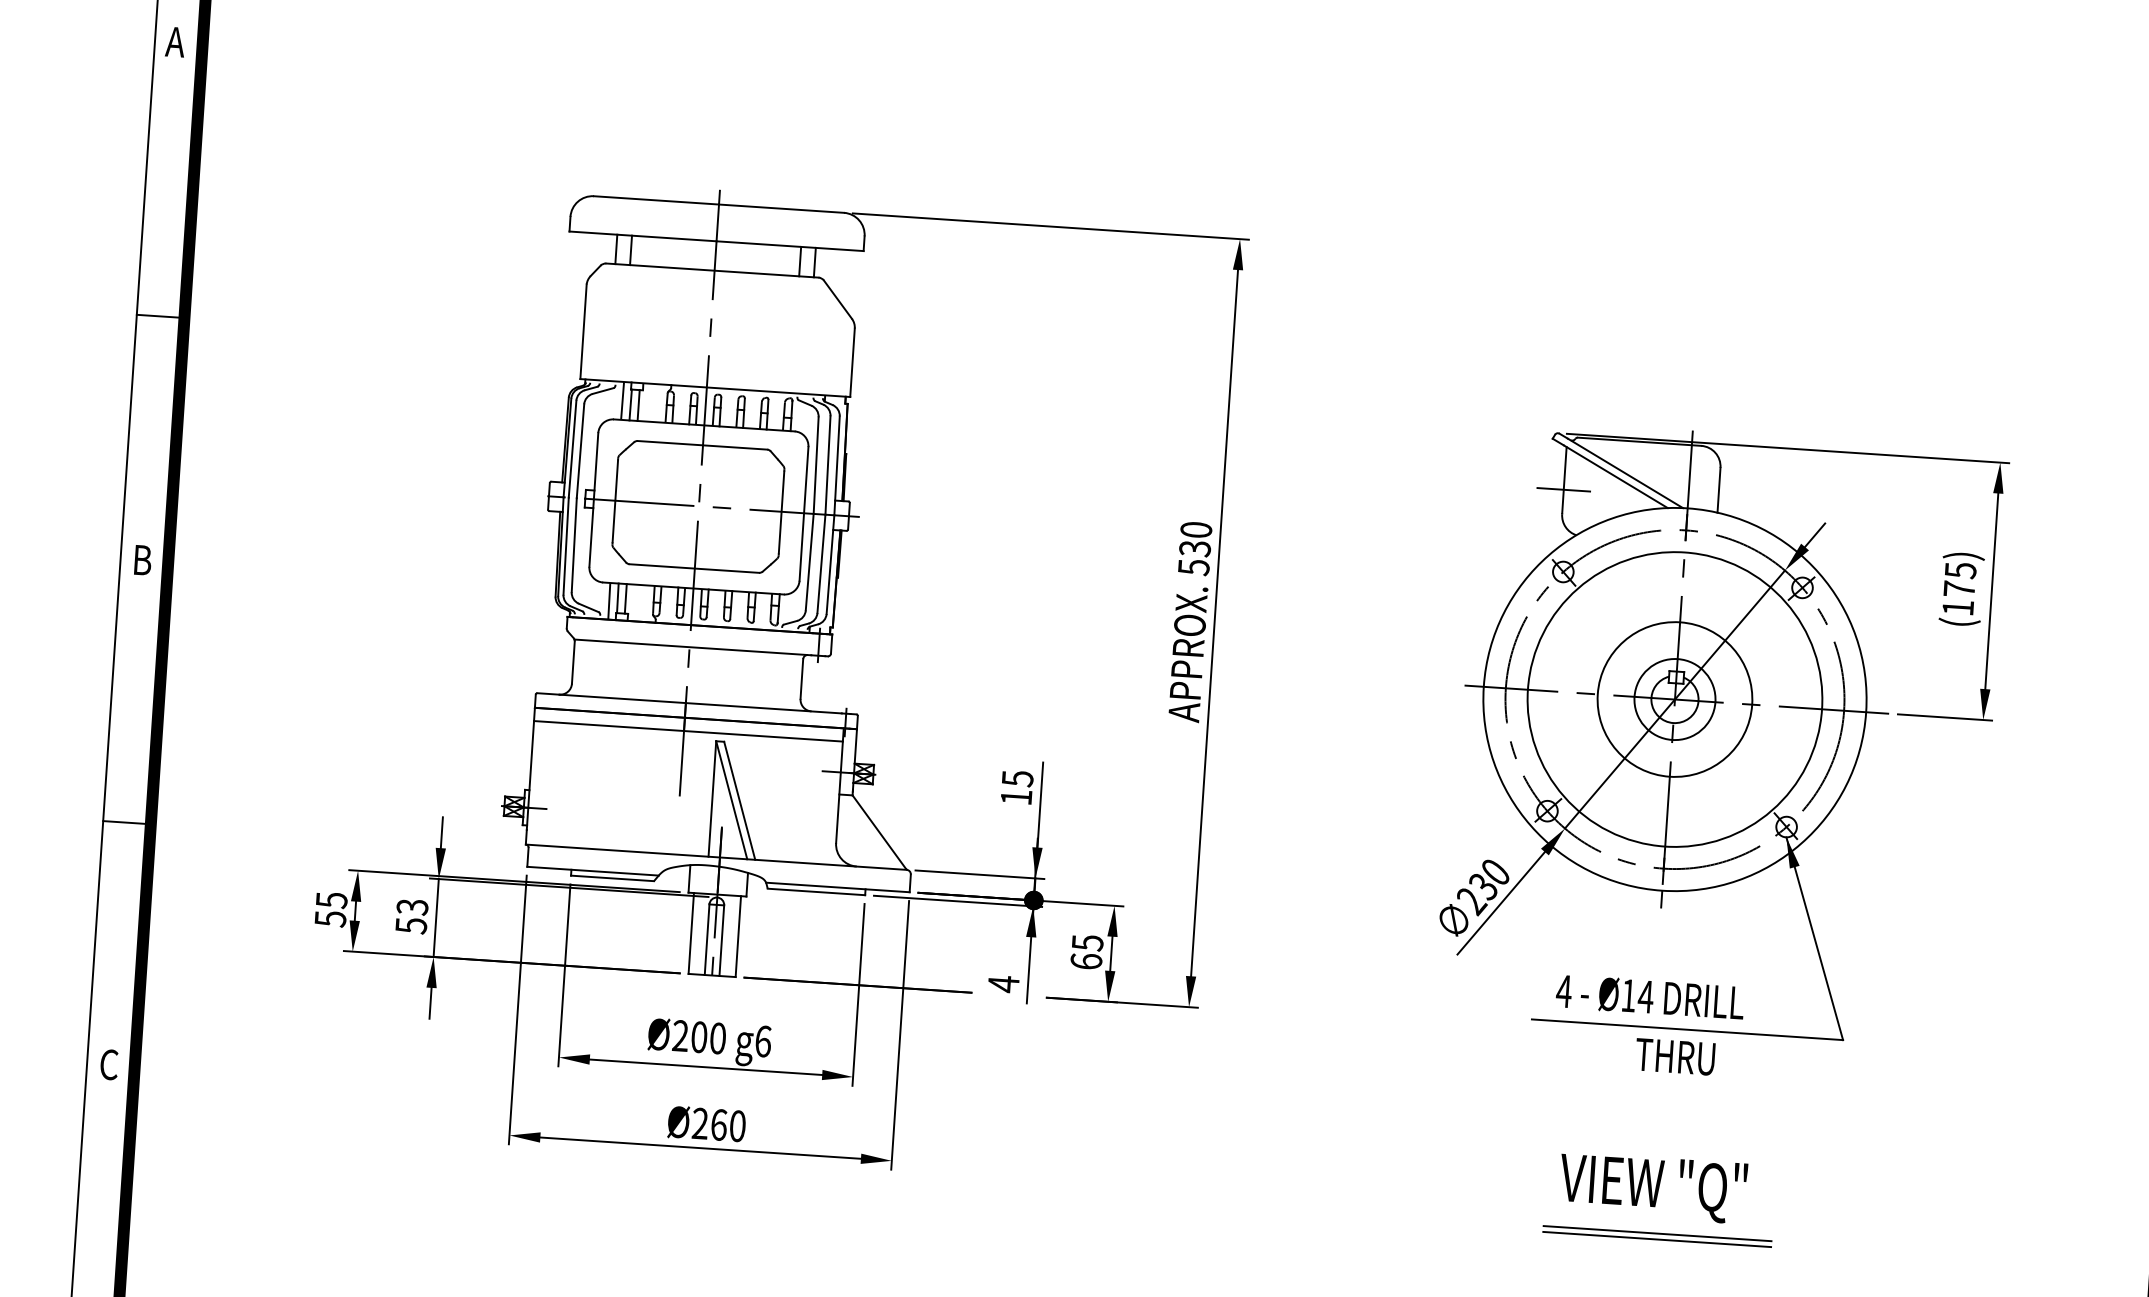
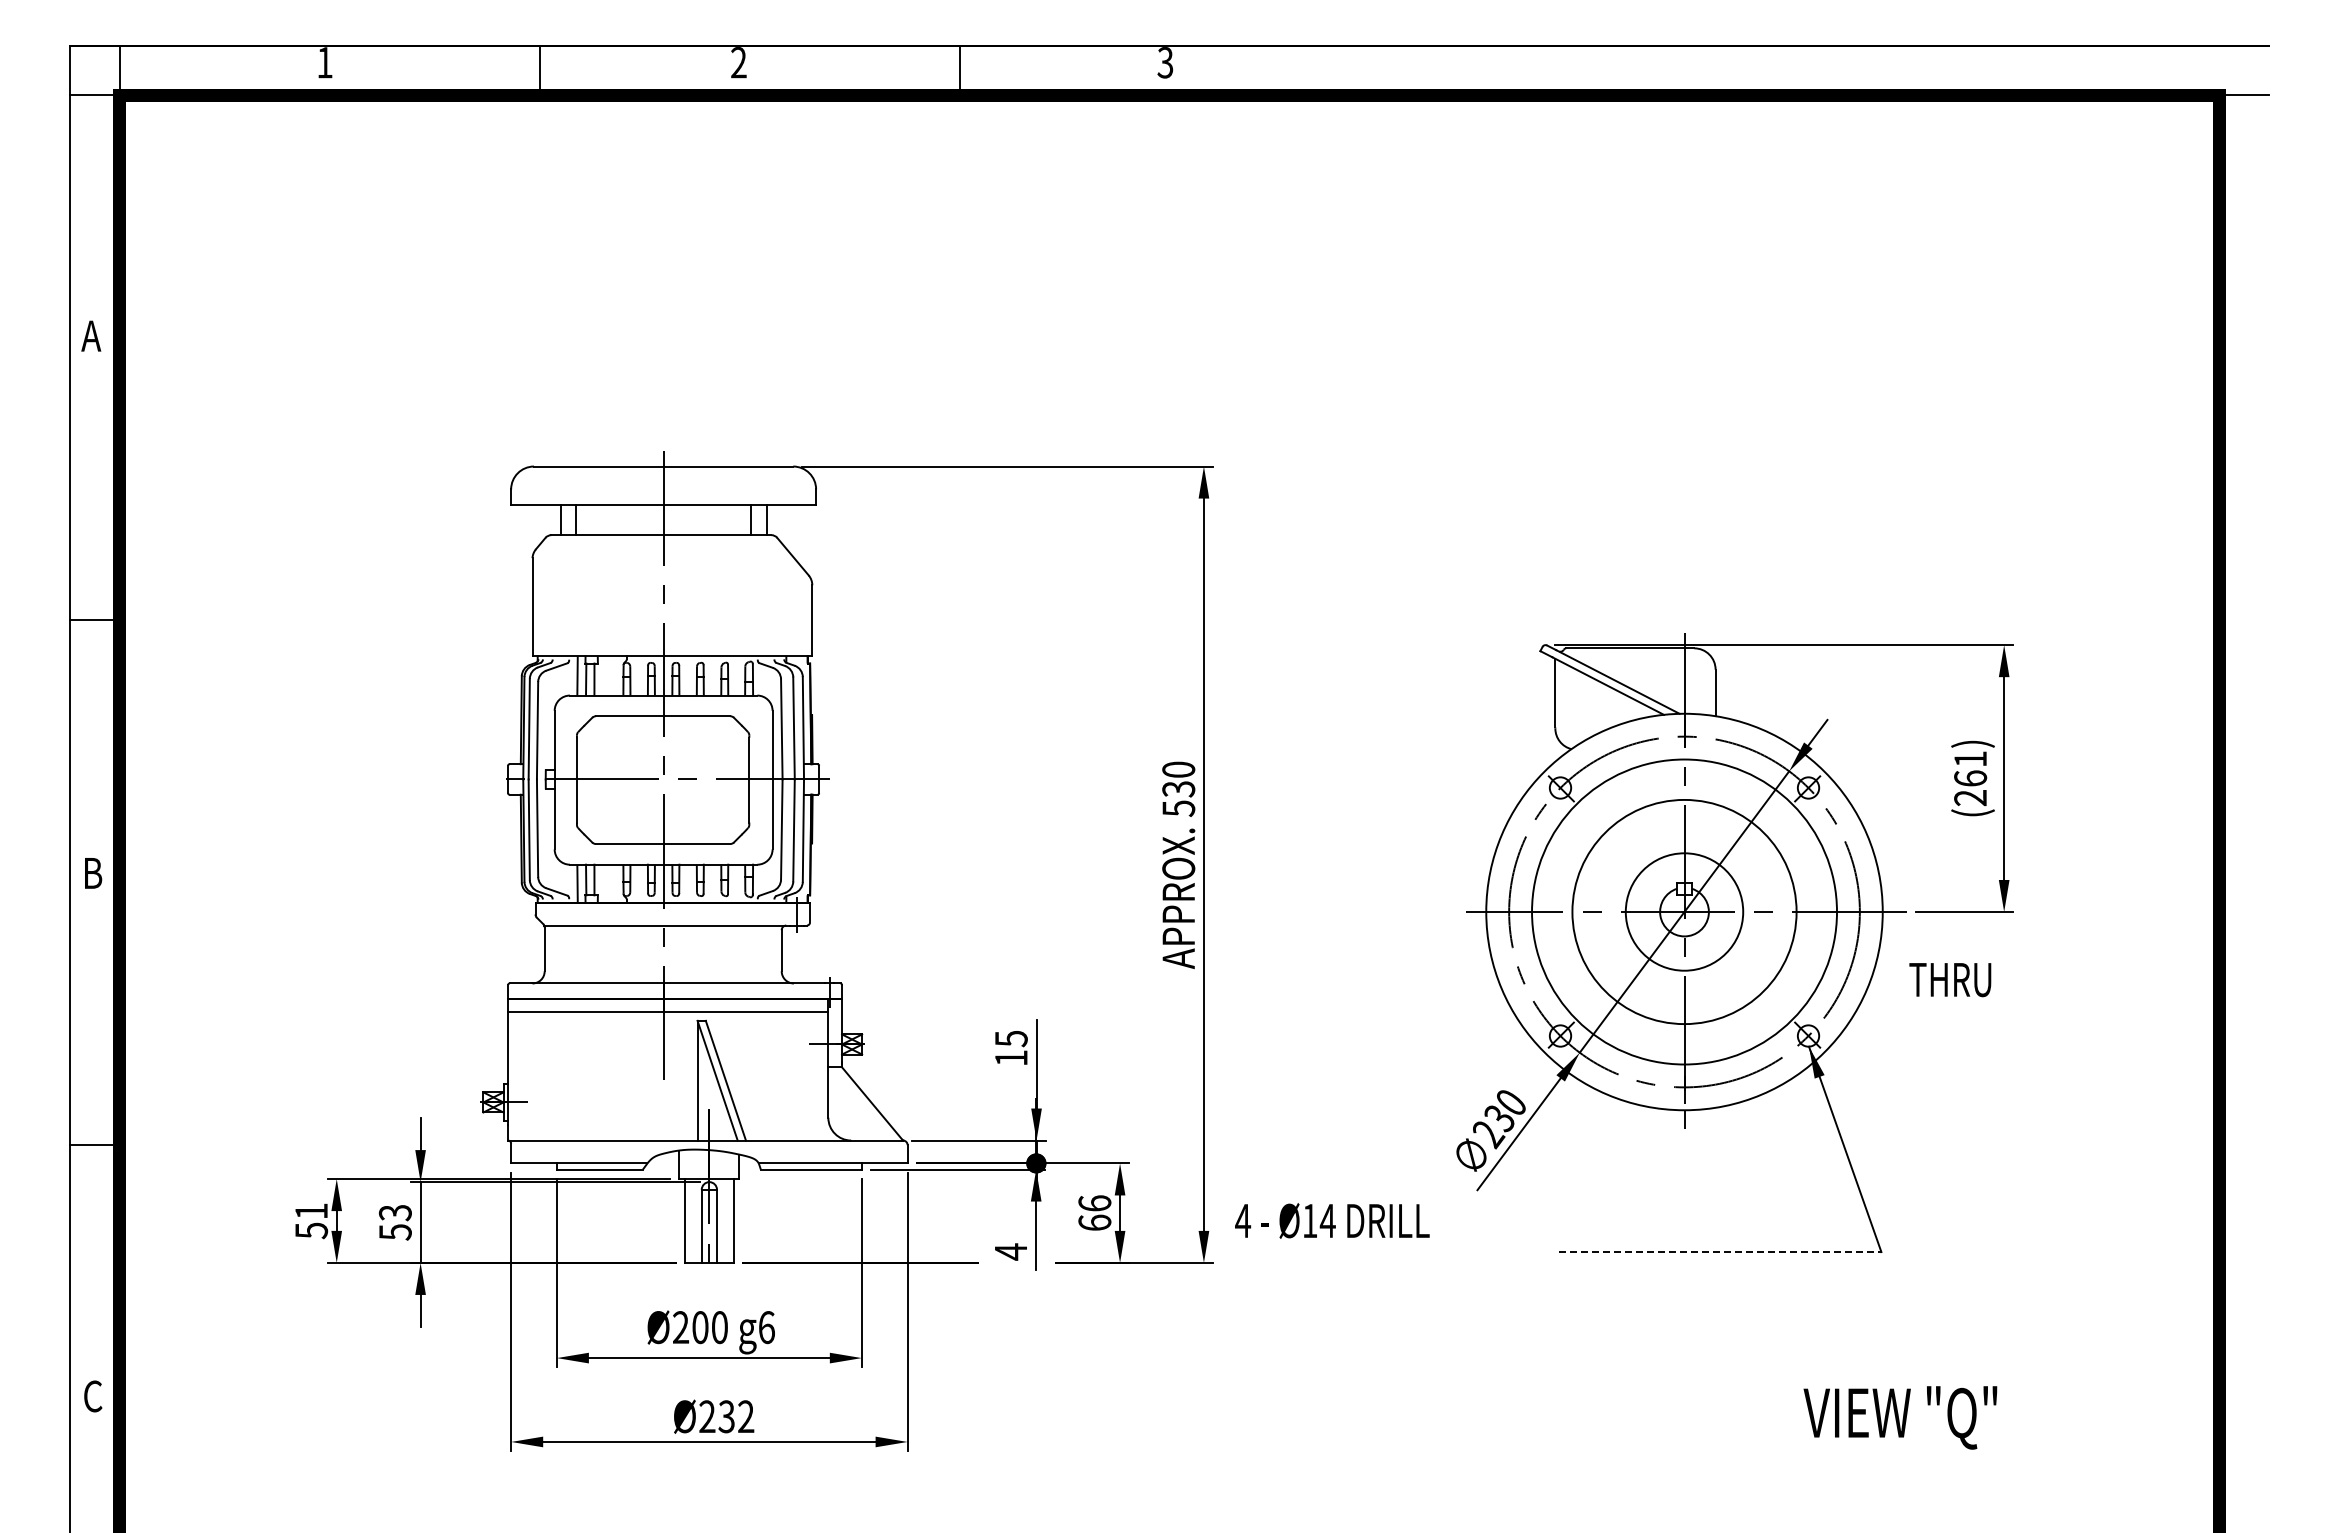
line: (1563, 490) -> (1555, 703), removed
text: (1959, 589) -> (1970, 778), (175) -> (261)
circle: (1675, 699) -> (1684, 911), size x1.4
circle: (1675, 699) -> (1684, 911), size x1.4
text: (331, 900) -> (311, 1211), 55 -> 51
text: (1087, 942) -> (1094, 1203), 65 -> 66
text: (1650, 996) -> (1332, 1220), moved
line: (1687, 1030) -> (1720, 1252), solid -> dashed
text: (1675, 1057) -> (1950, 980), moved
text: (728, 1125) -> (736, 1416), Ø260 -> Ø232
text: (1653, 1187) -> (1900, 1417), moved
line: (1657, 1233) -> (1703, 1464), removed
line: (1657, 1239) -> (1703, 1470), removed

